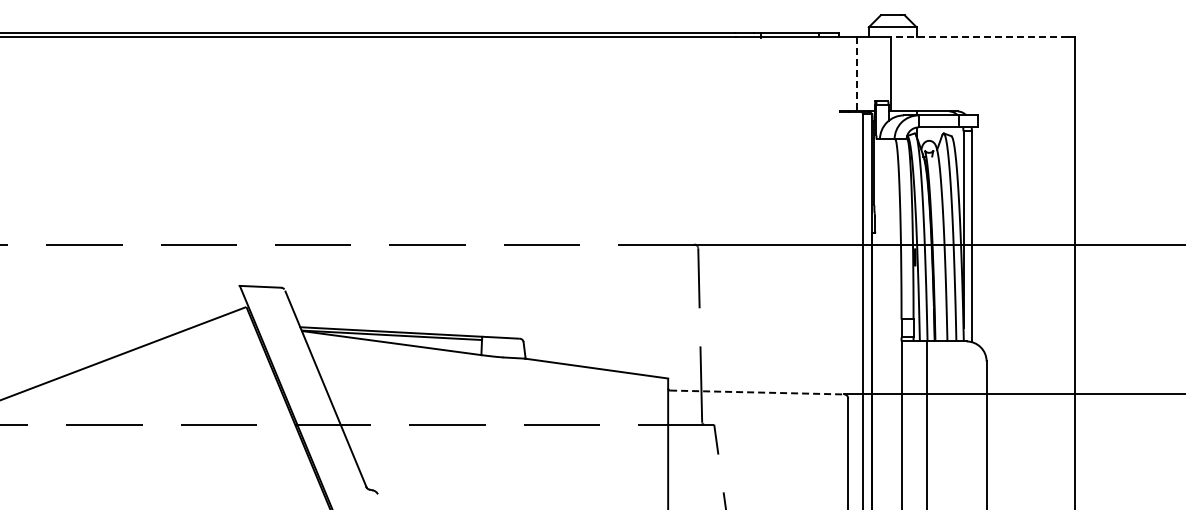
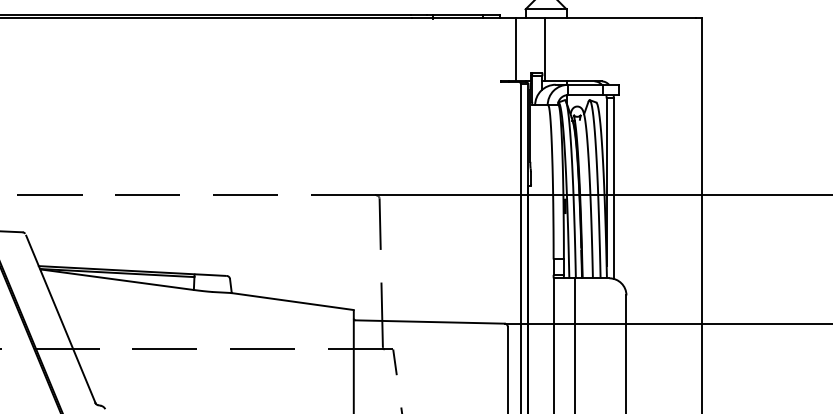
line: (979, 37) -> (620, 18), dashed -> solid
line: (857, 74) -> (515, 49), dashed -> solid
line: (757, 392) -> (430, 322), dashed -> solid

